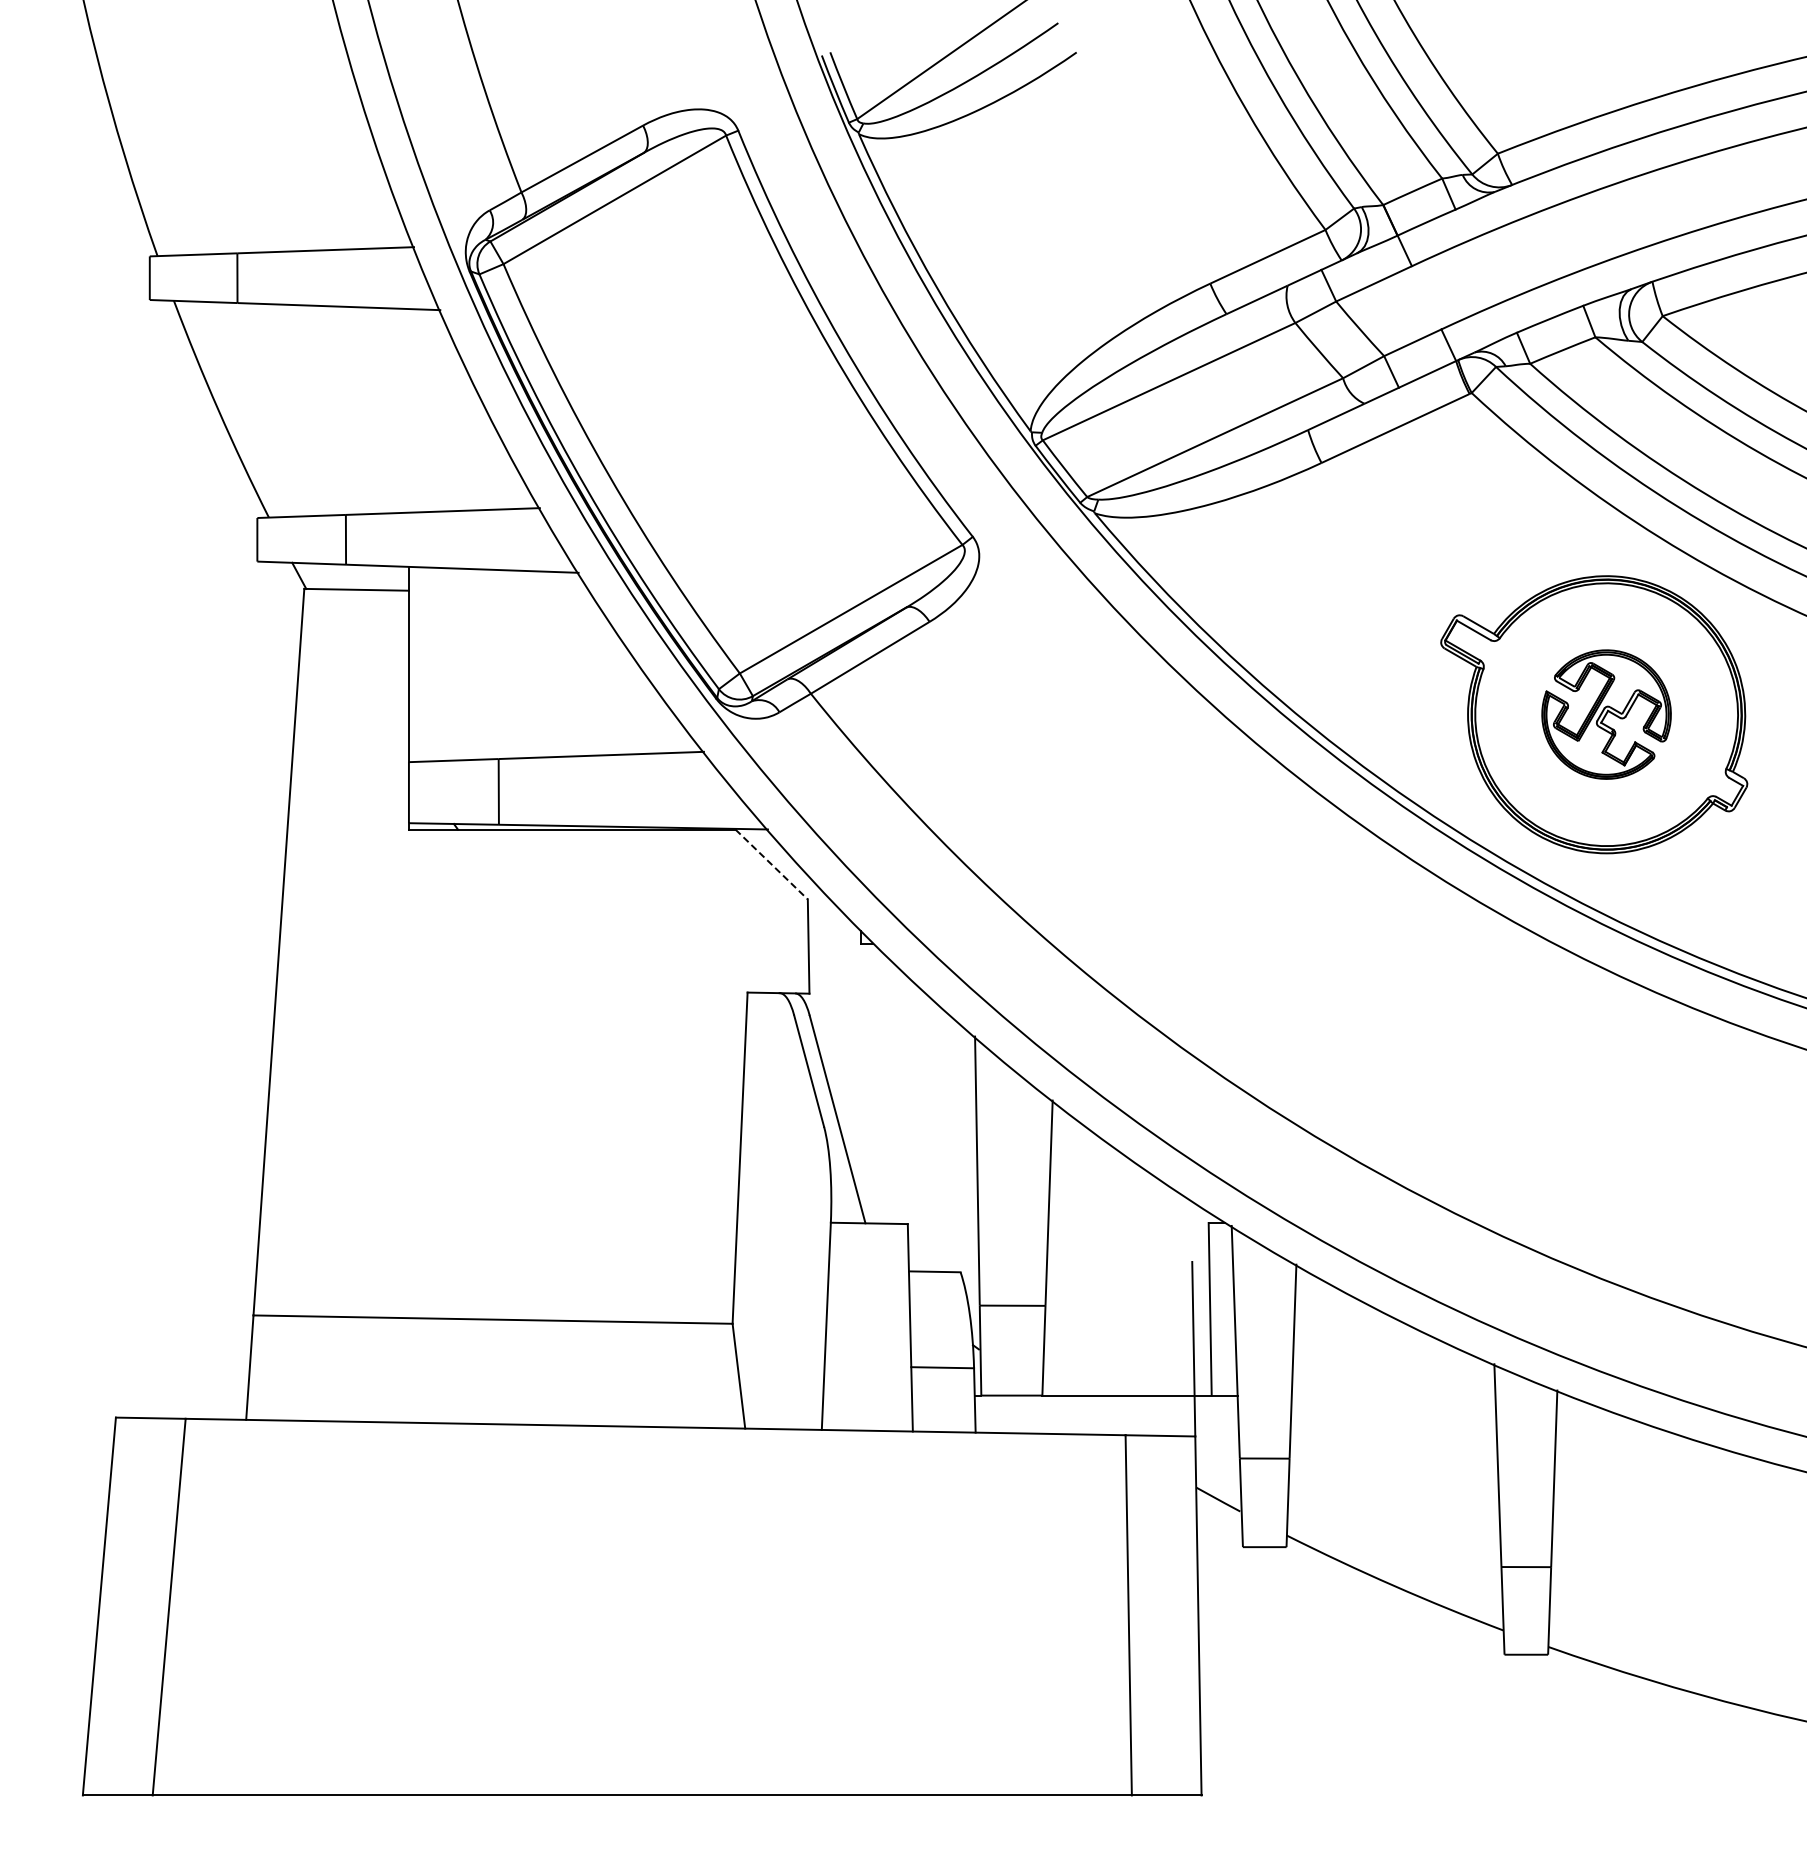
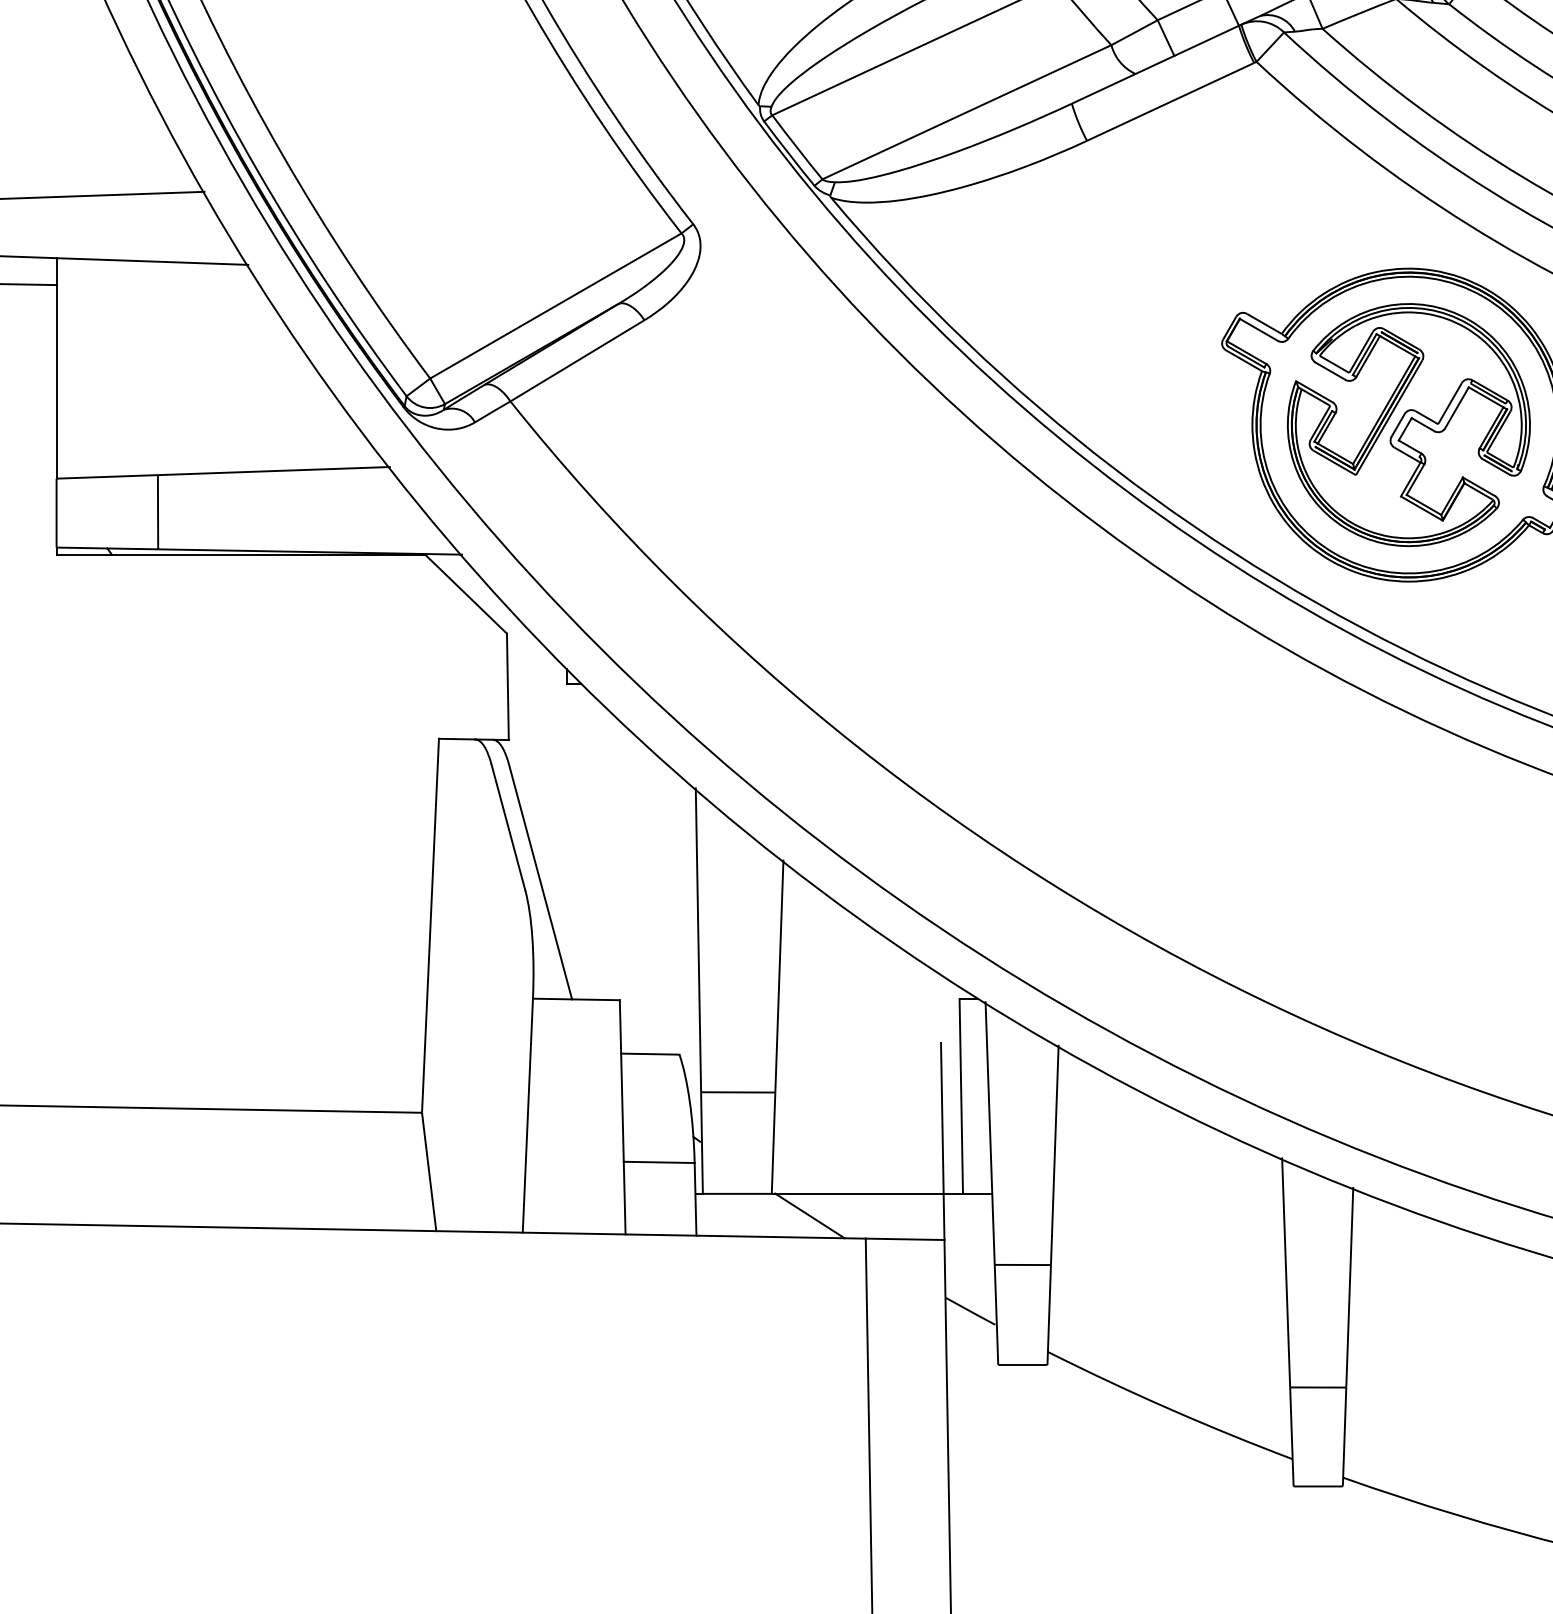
part: (1606, 714) -> (1408, 424), size x1.67
line: (772, 864) -> (467, 594), dashed -> solid
line: (1075, 1414) -> (809, 1215), added

